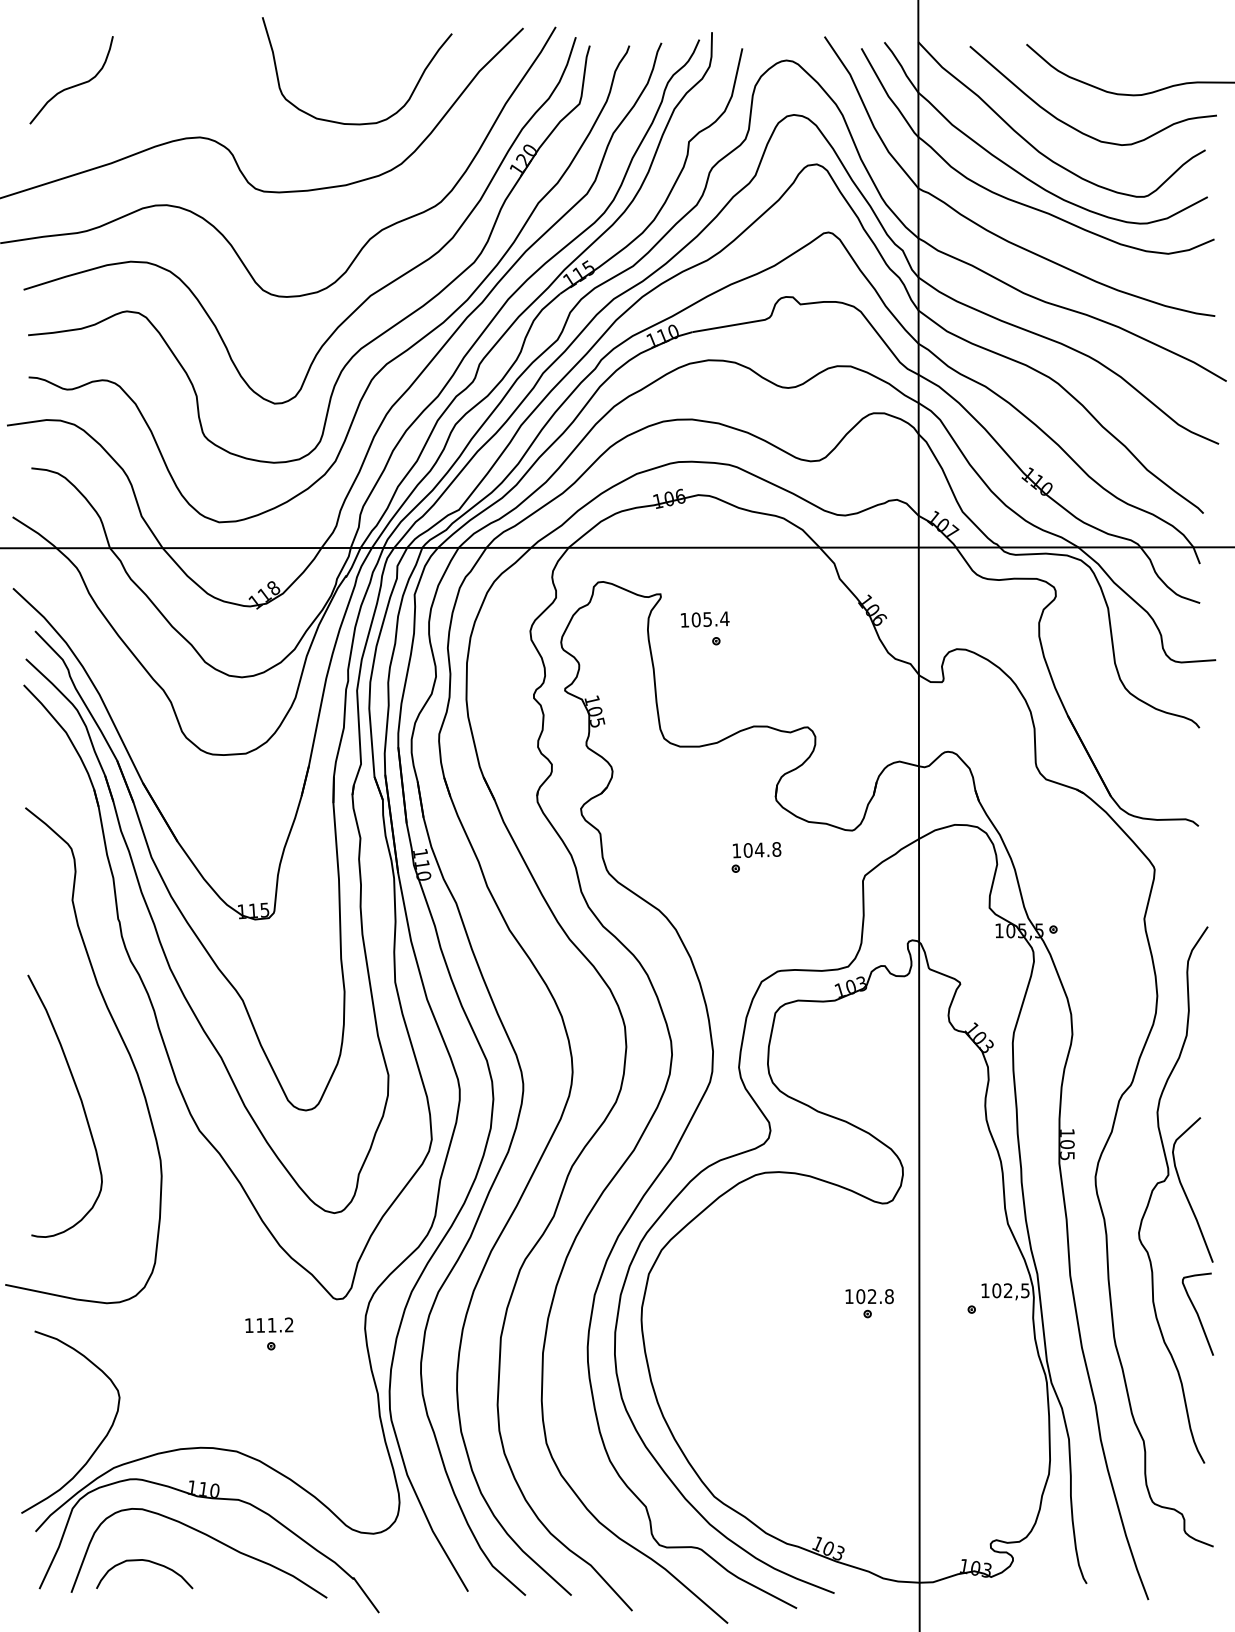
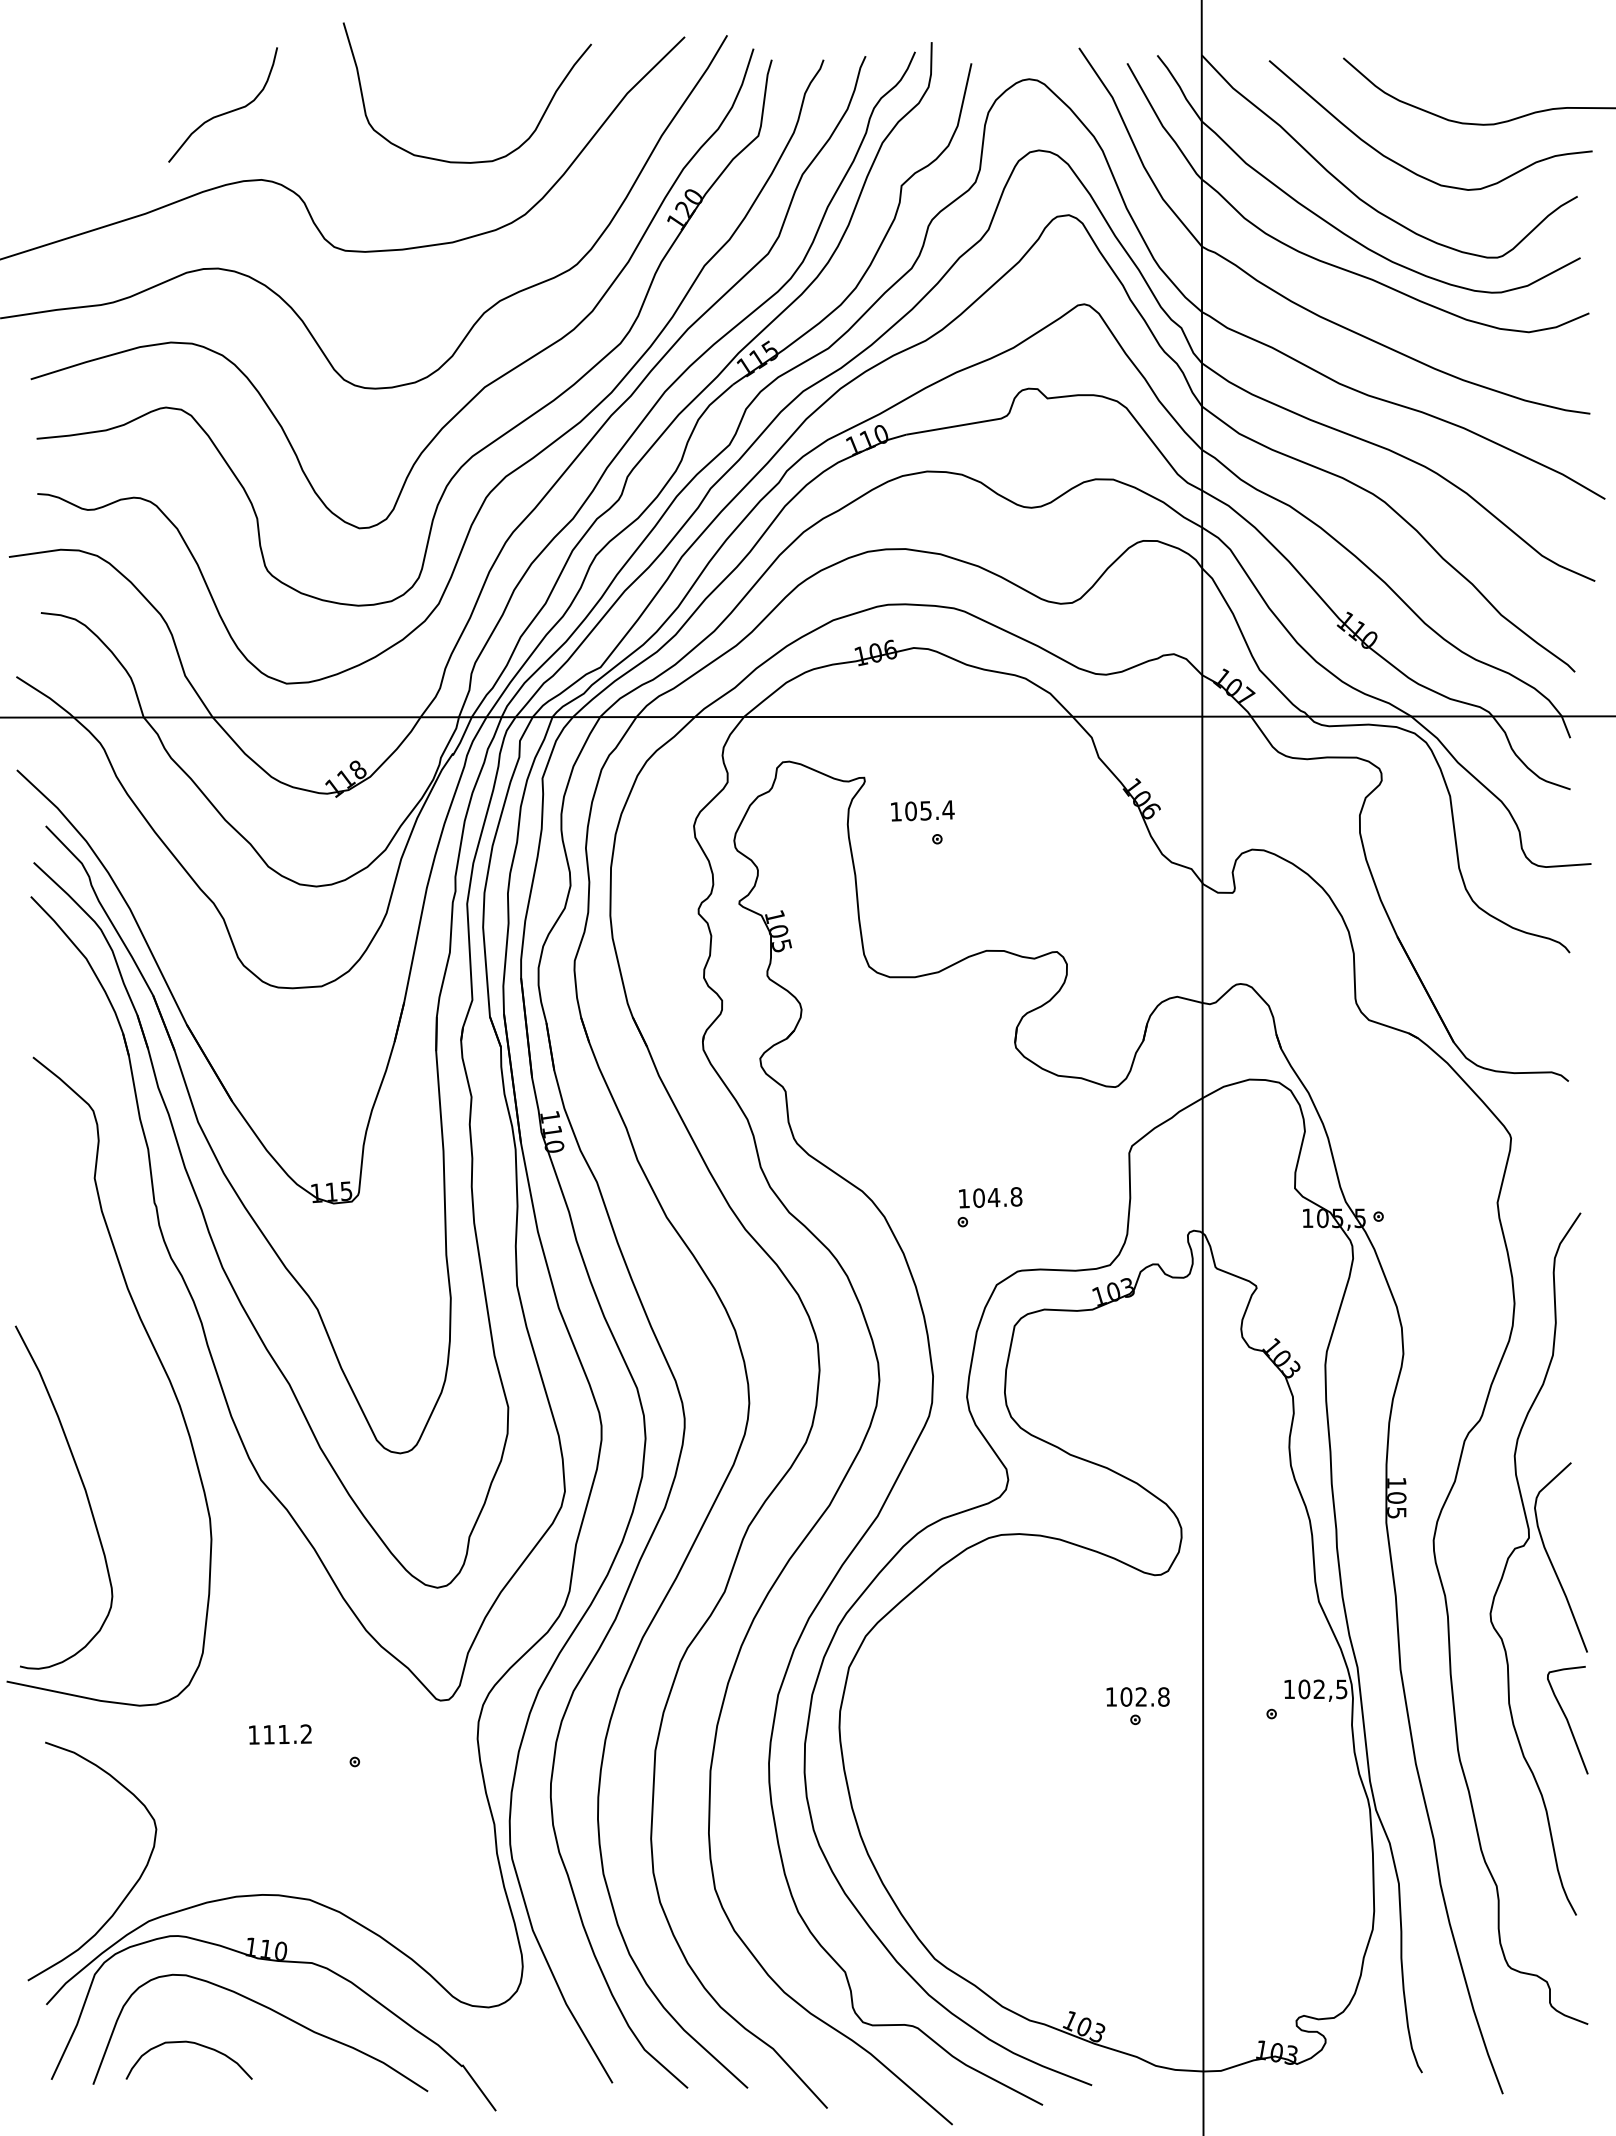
curve: (73, 85) -> (225, 111), moved
part: (756, 857) -> (989, 1207), moved
curve: (80, 1101) -> (84, 1491), moved
text: (269, 1324) -> (280, 1733), moved

